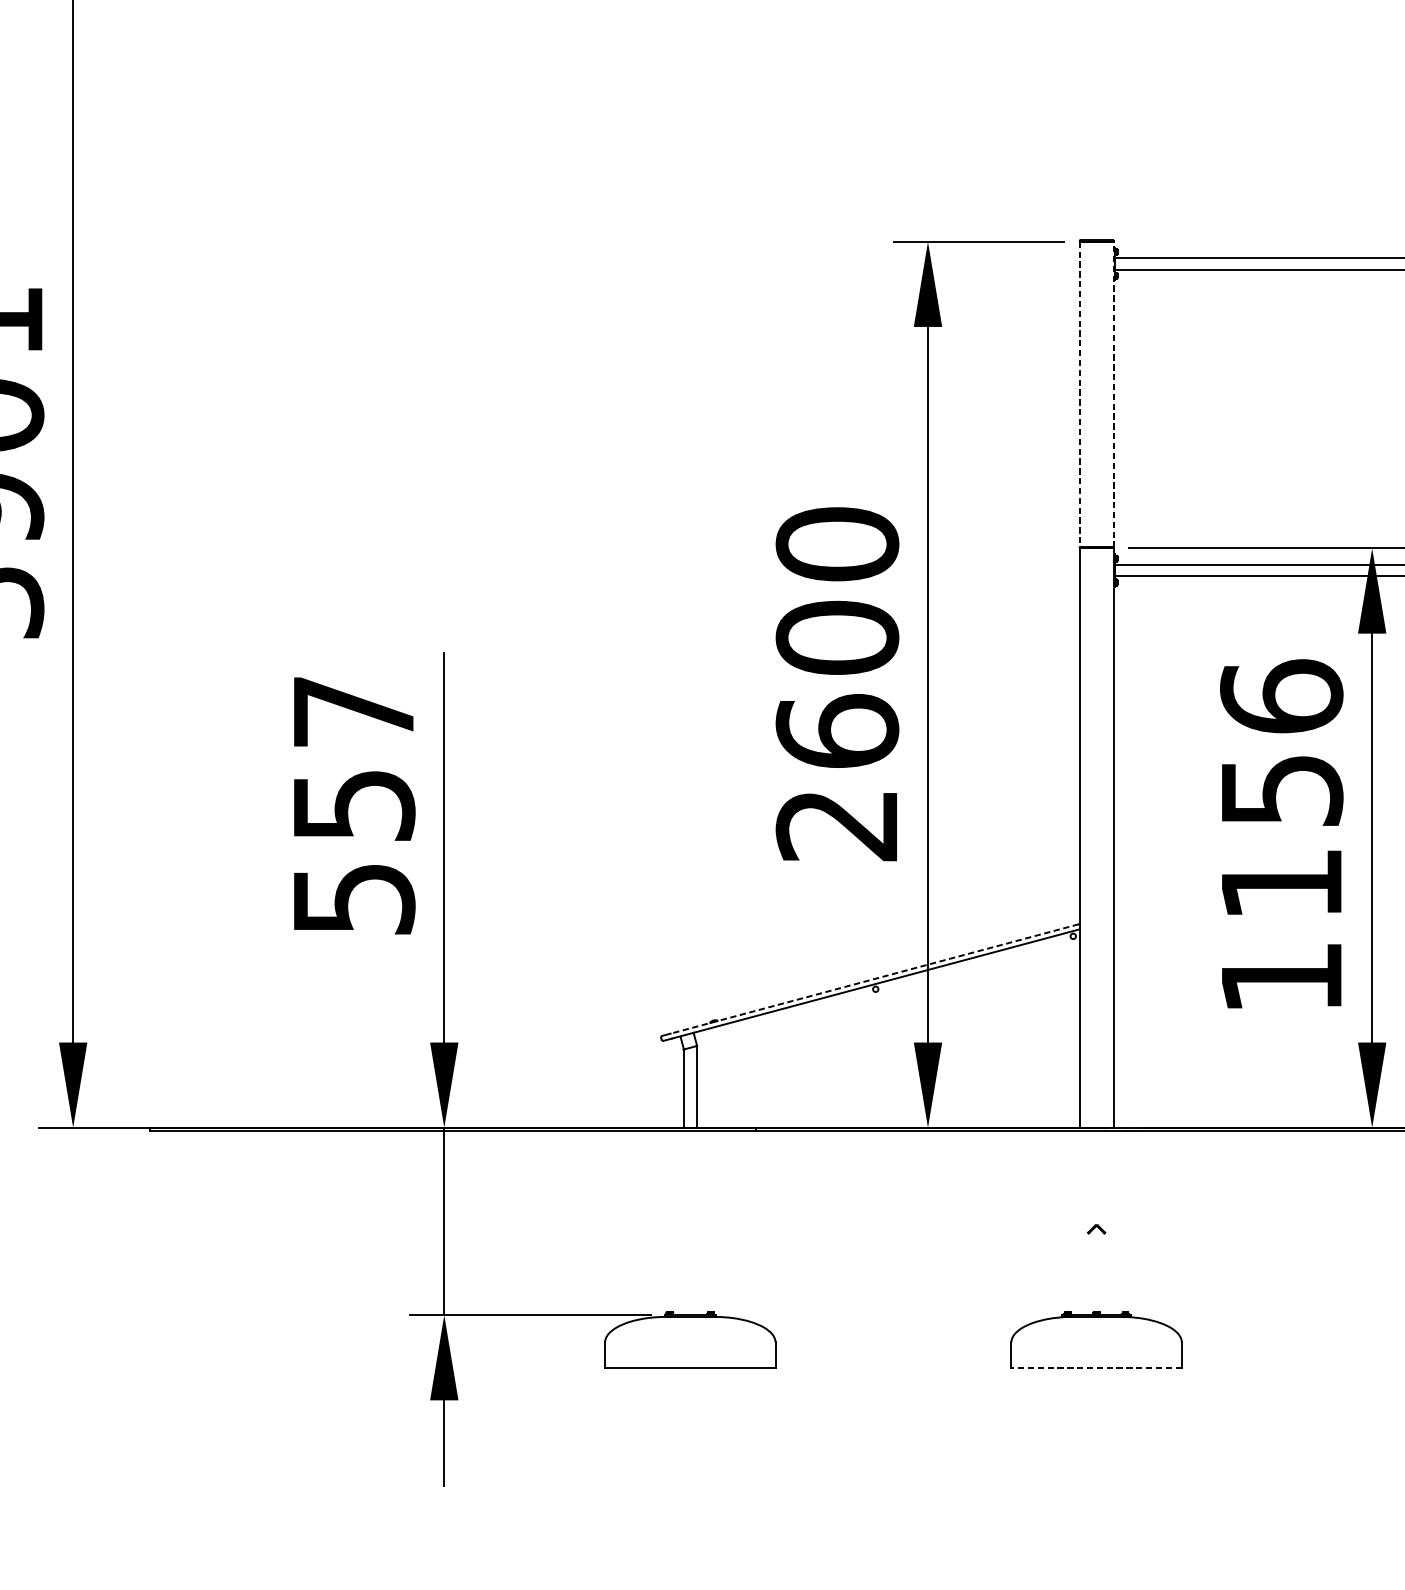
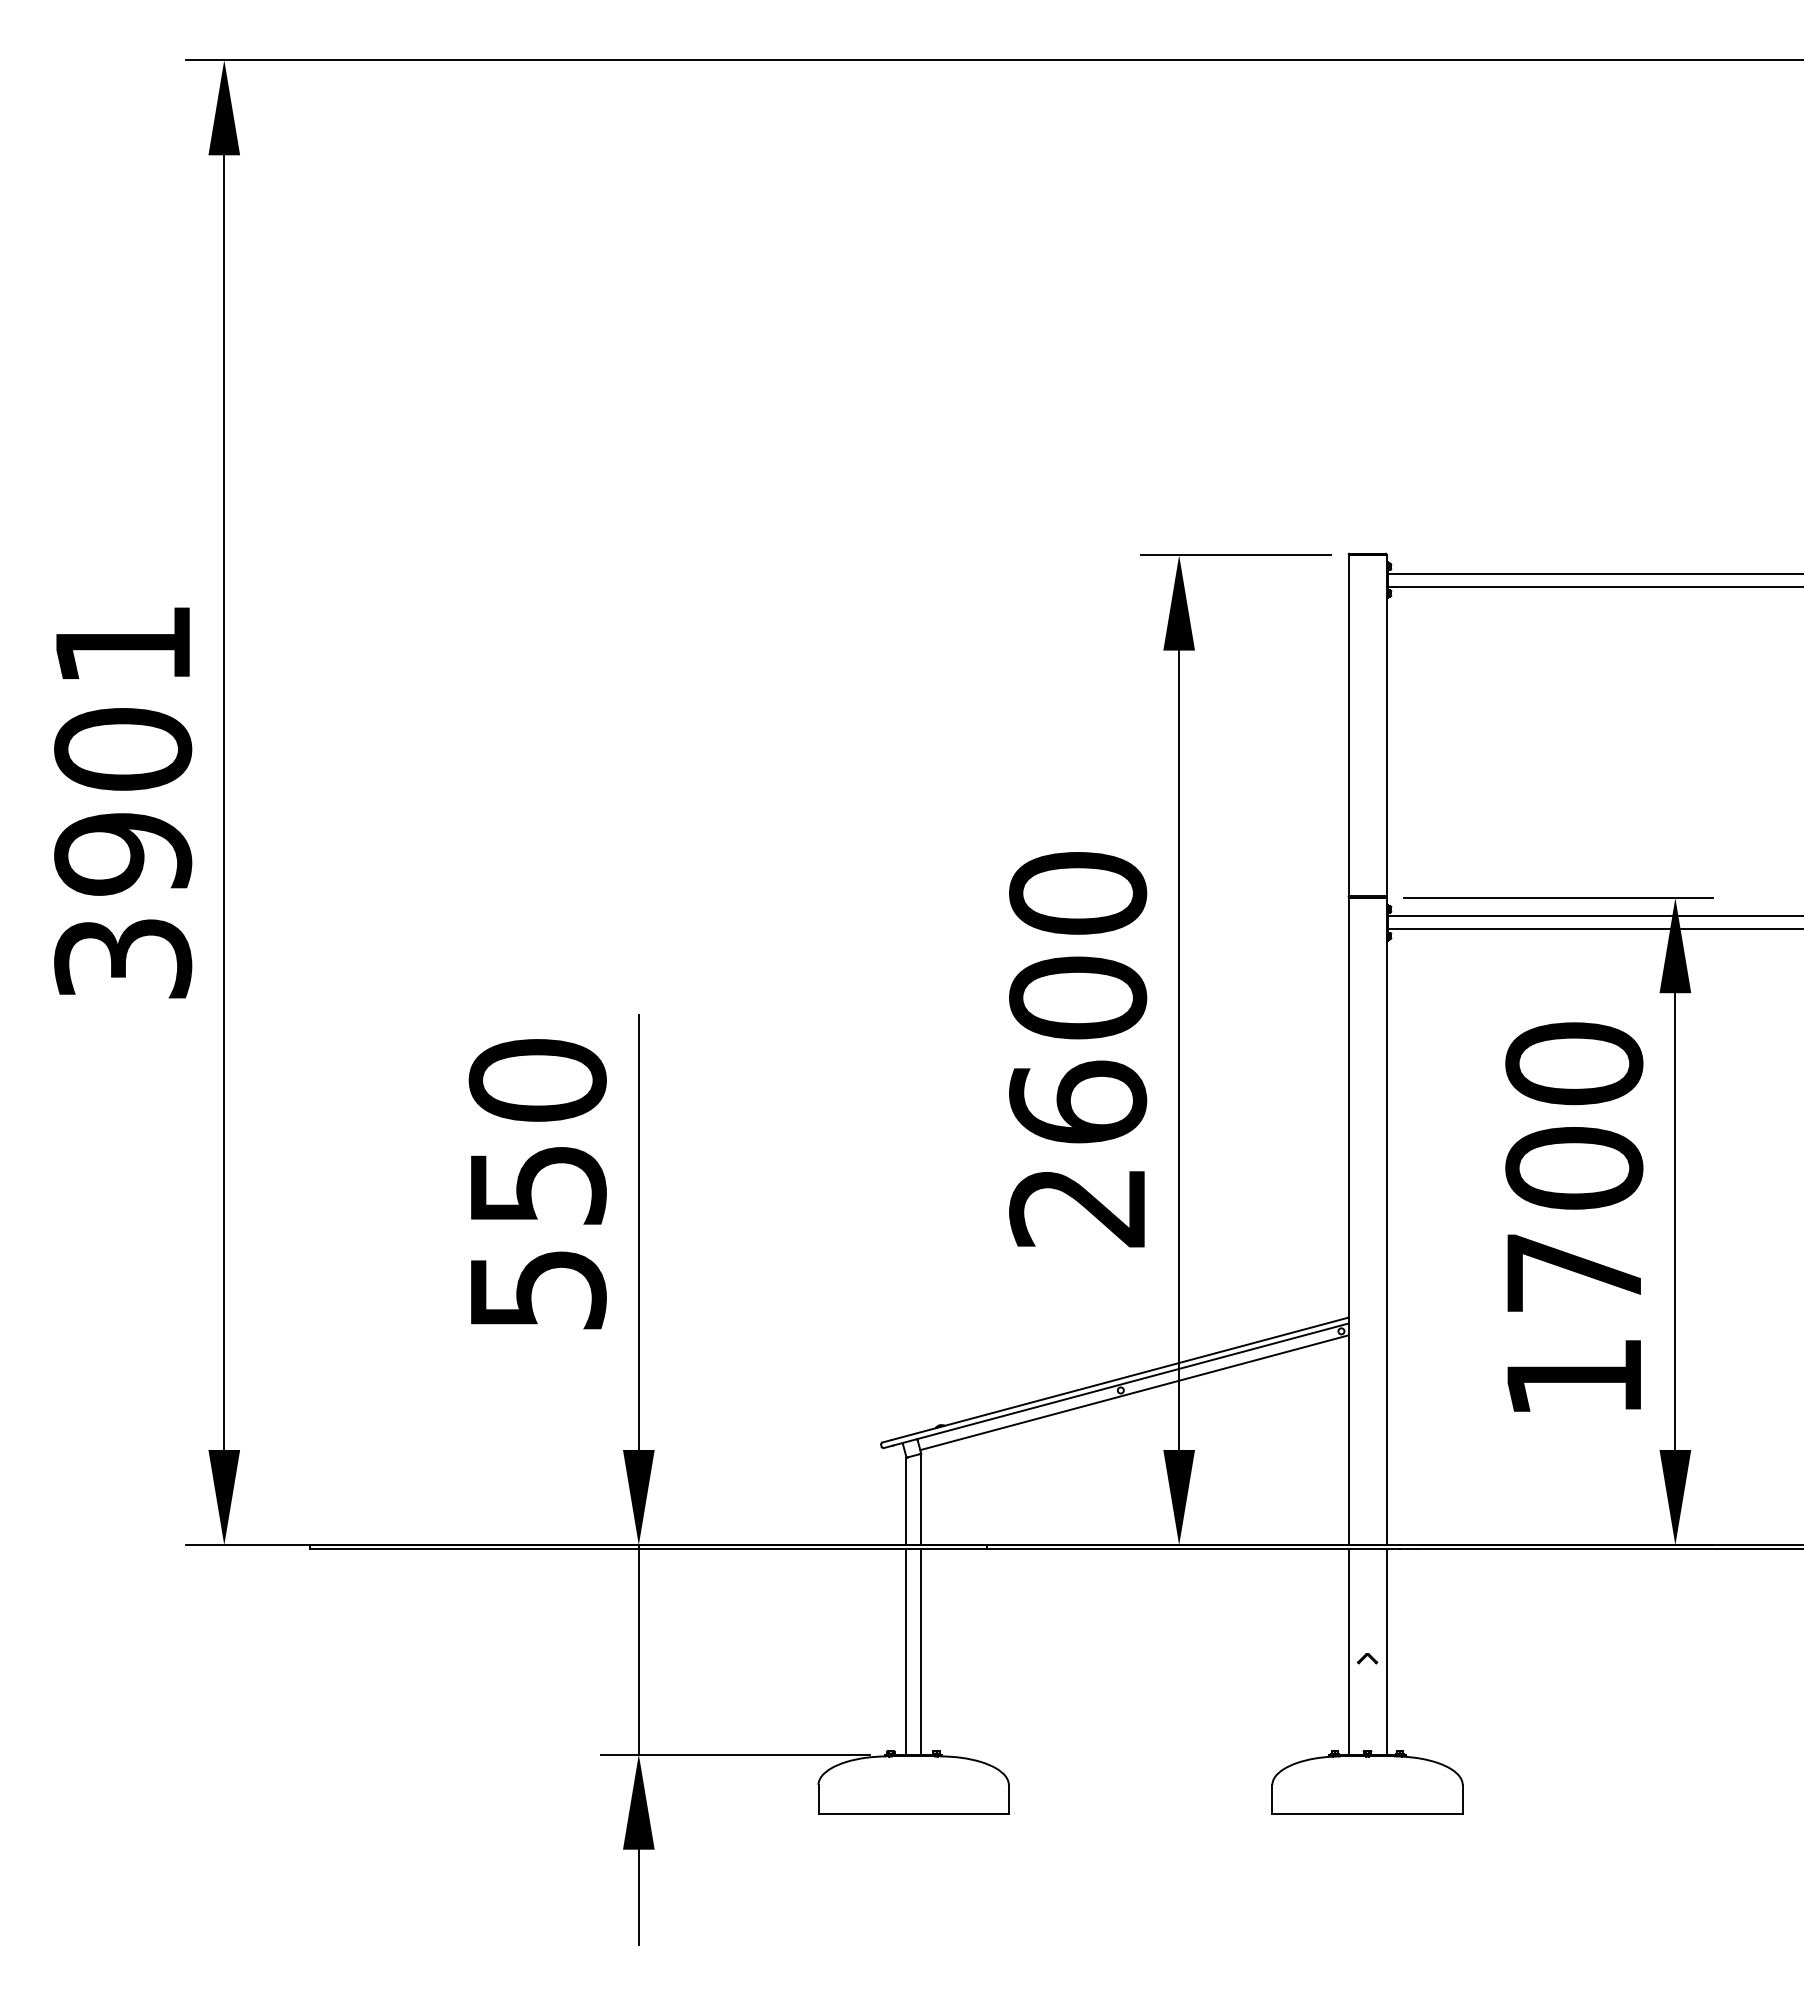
line: (1079, 394) -> (1348, 726), dashed -> solid
line: (1113, 394) -> (1386, 726), dashed -> solid
text: (353, 711) -> (537, 1080), 557 -> 550
text: (1281, 788) -> (1574, 1166), 1156 -> 1700
line: (874, 979) -> (1119, 1379), dashed -> solid
line: (888, 991) -> (1134, 1392), added
line: (683, 1222) -> (906, 1651), added
line: (697, 1222) -> (921, 1651), added
line: (1079, 1222) -> (1348, 1651), added
line: (1113, 1222) -> (1386, 1651), added
line: (1096, 1367) -> (1367, 1813), dashed -> solid

